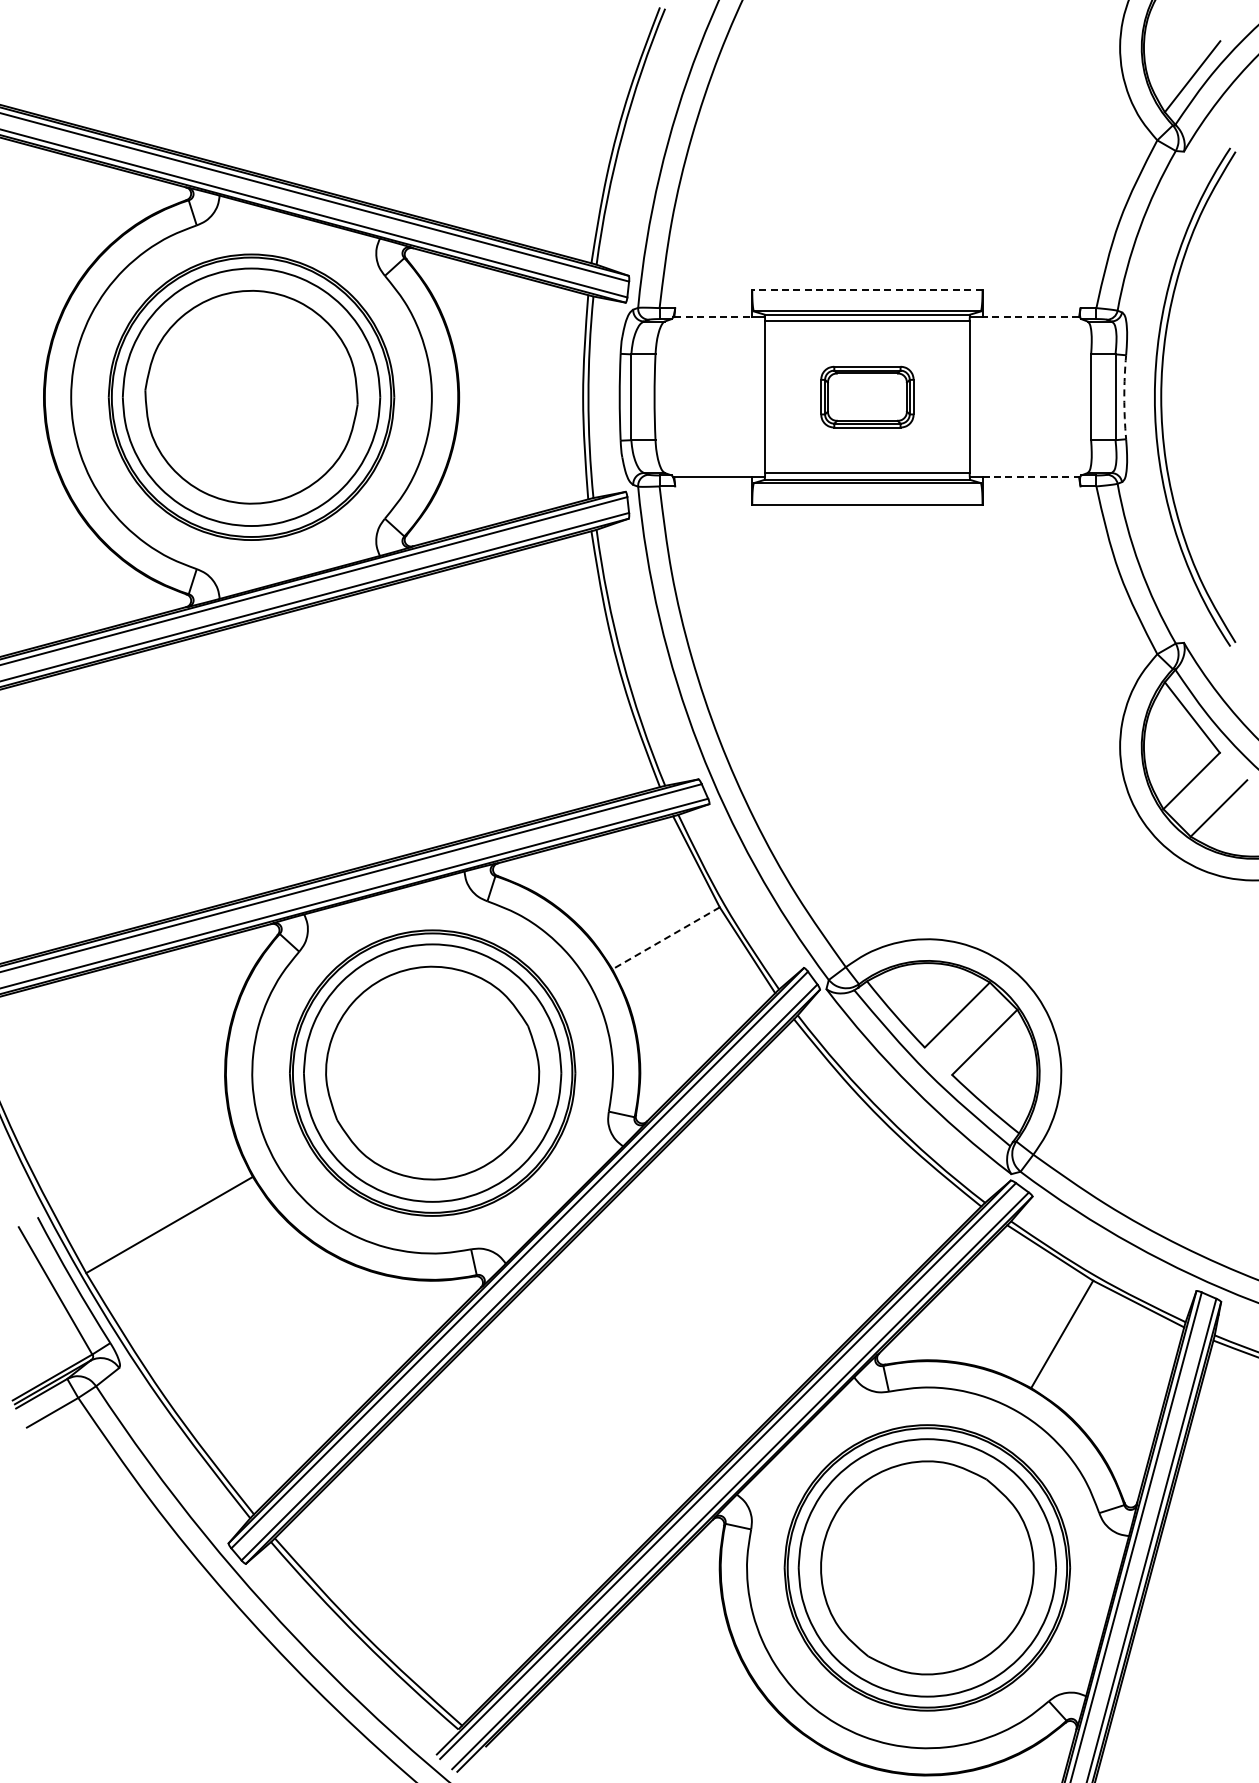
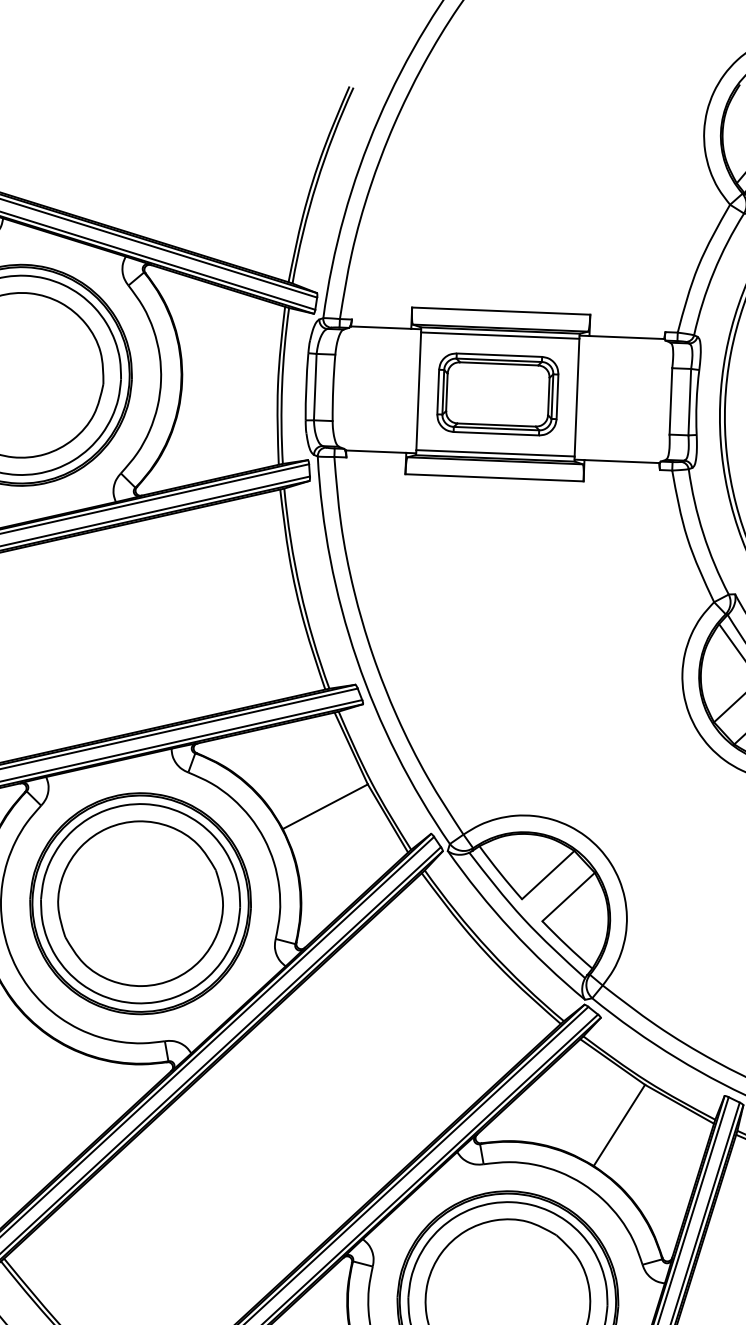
line: (866, 289) -> (500, 311), dashed -> solid
line: (713, 317) -> (381, 327), dashed -> solid
line: (1030, 317) -> (626, 337), dashed -> solid
part: (867, 396) -> (497, 393), size x1.67
arc: (1124, 397) -> (696, 402), dashed -> solid
line: (1031, 477) -> (622, 461), dashed -> solid
line: (666, 938) -> (325, 806), dashed -> solid

